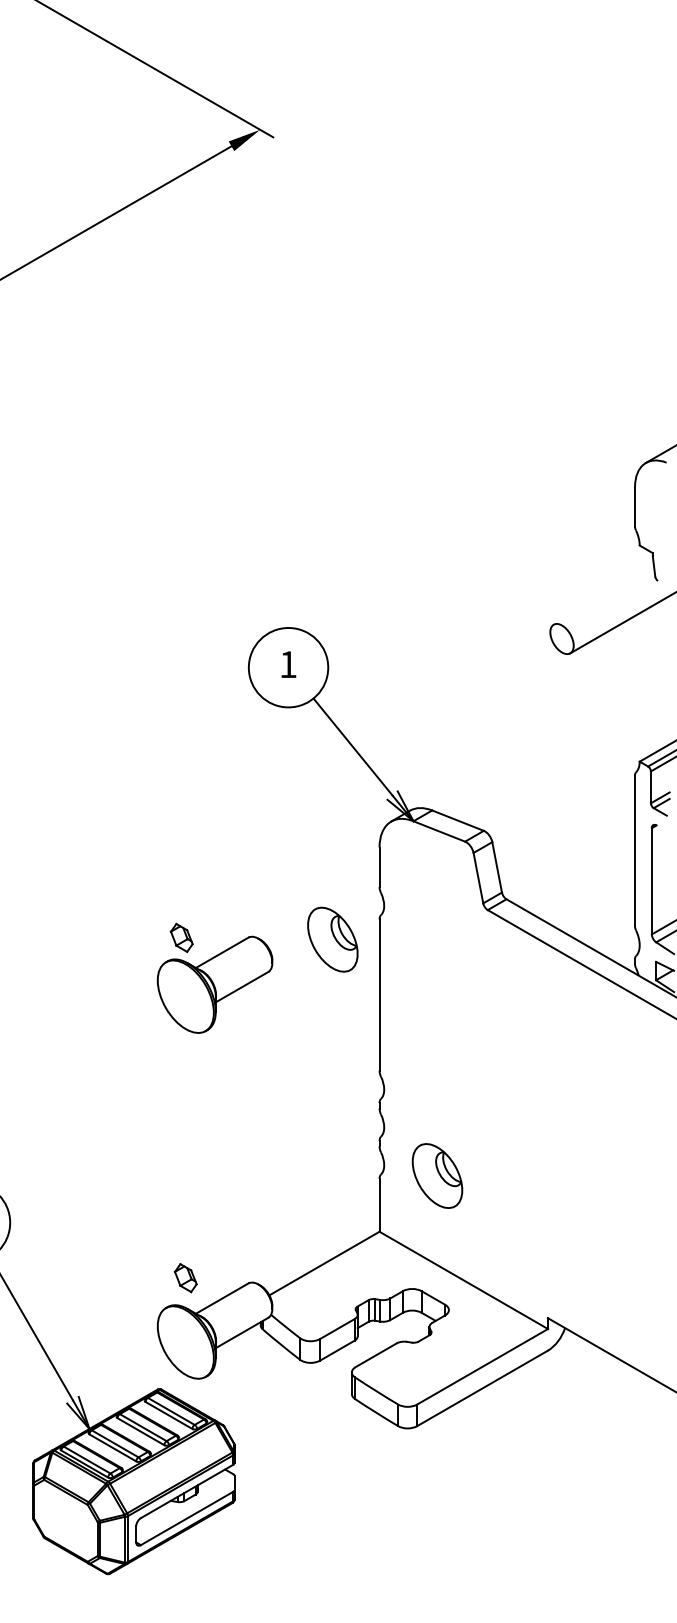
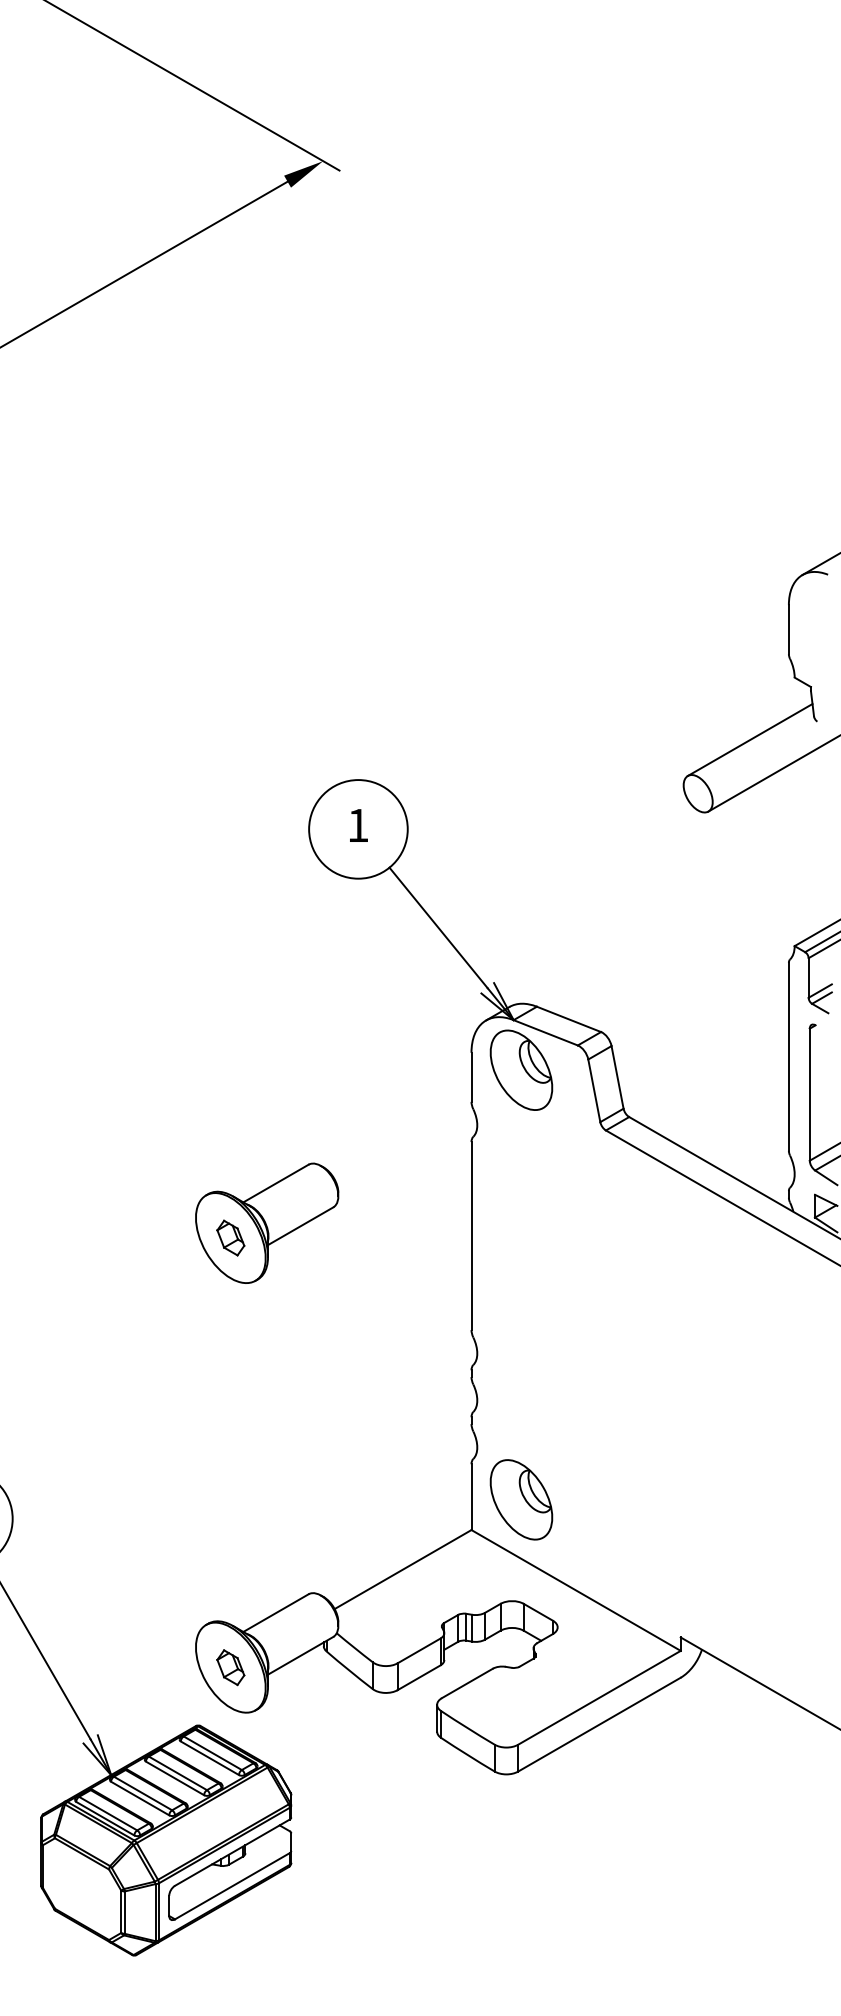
line: (603, 595) -> (749, 739), added
part: (181, 937) -> (230, 1237), moved
part: (332, 939) -> (521, 1069), moved
part: (437, 1175) -> (521, 1499), moved
part: (185, 1277) -> (230, 1667), moved

